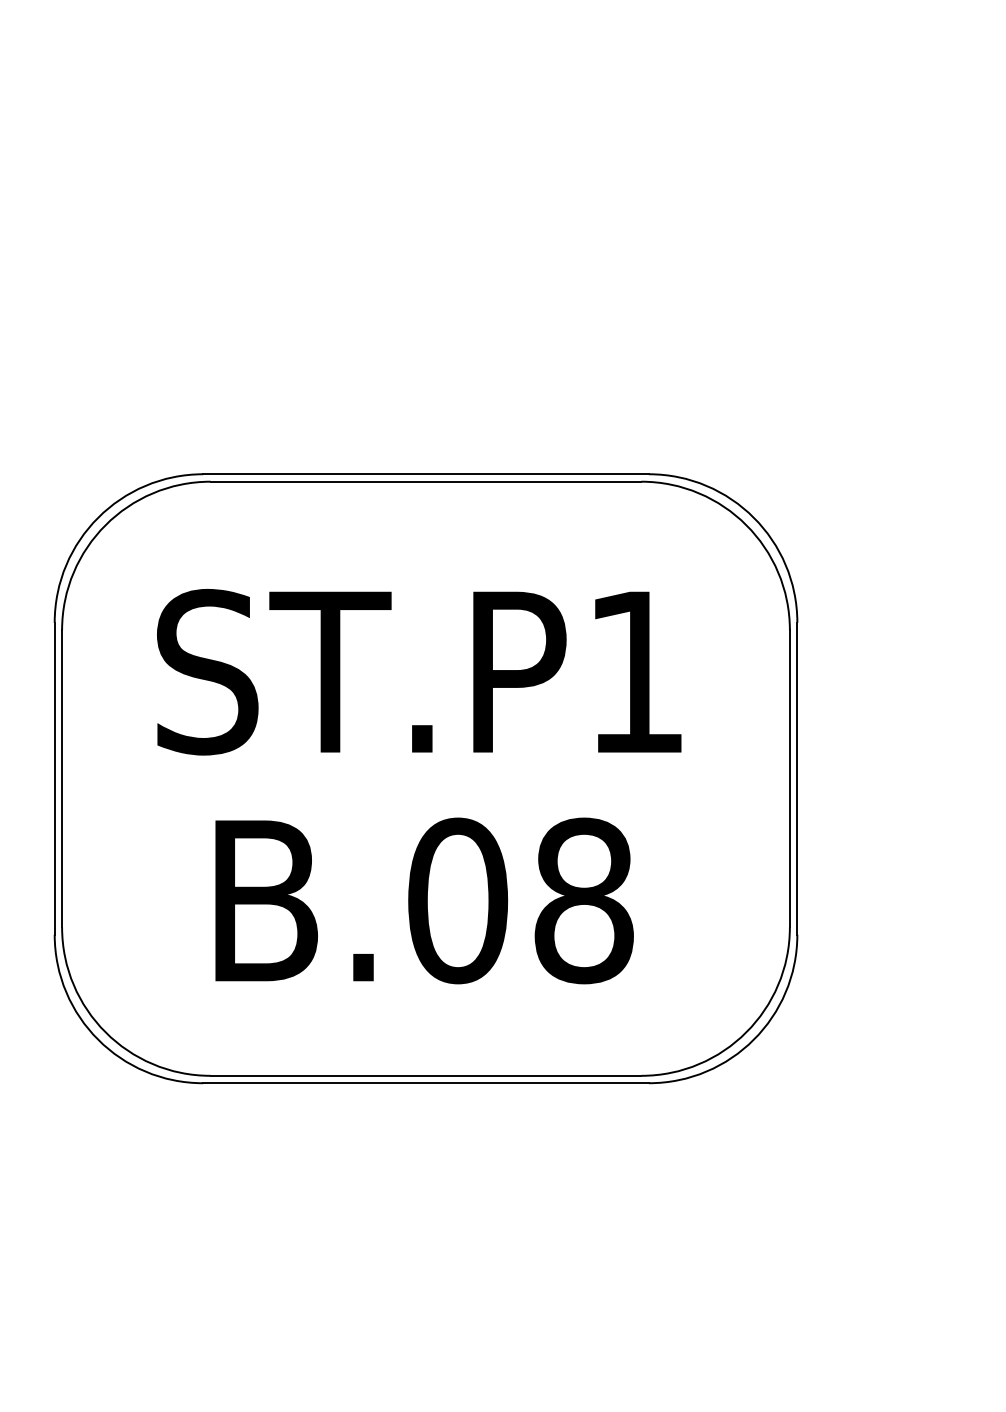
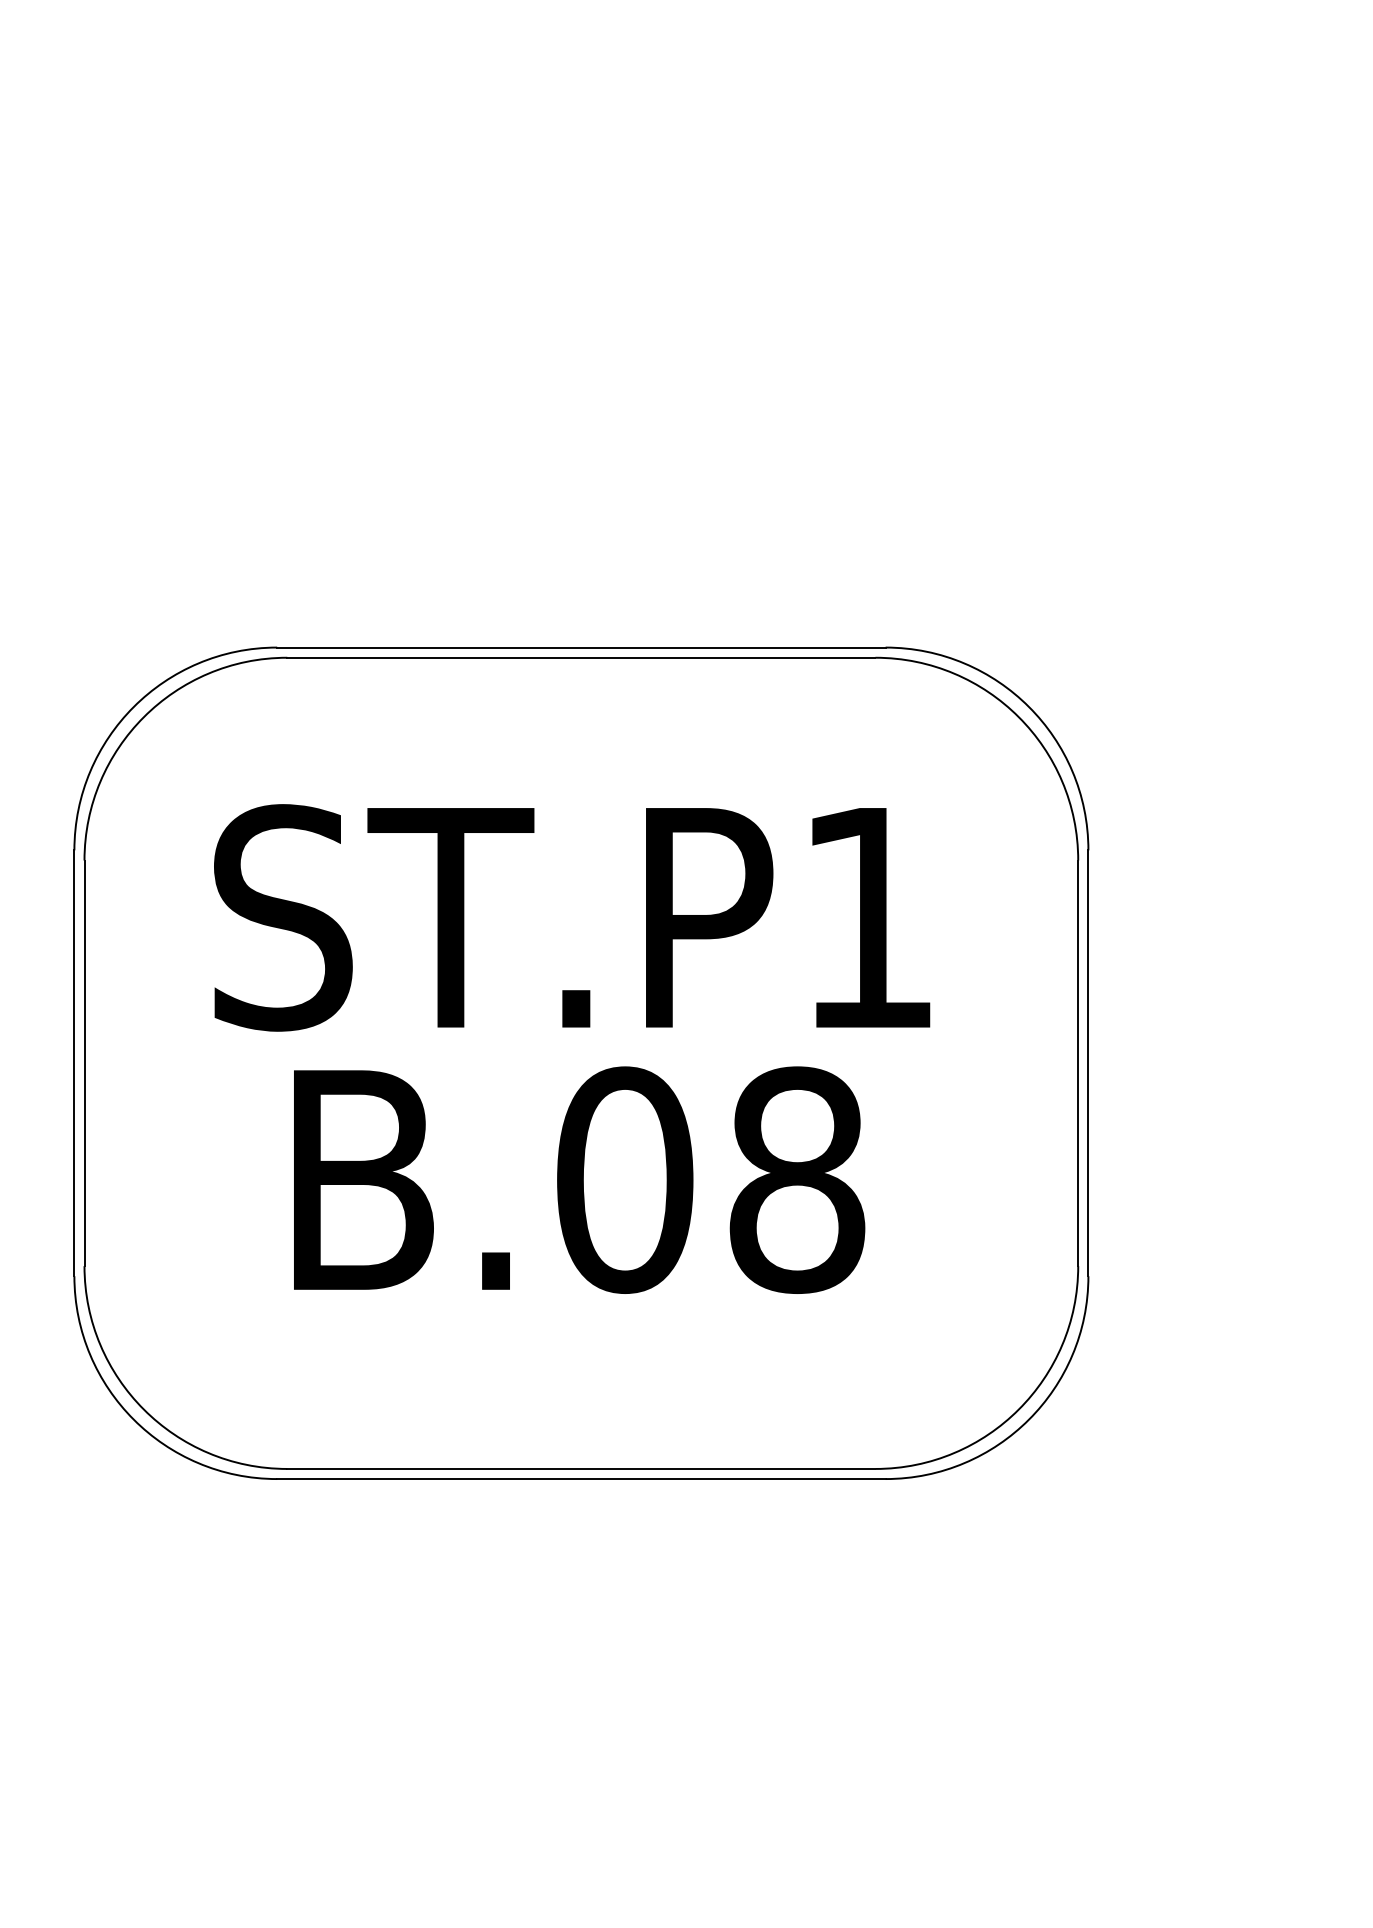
text: (424, 900) -> (579, 1179), moved

